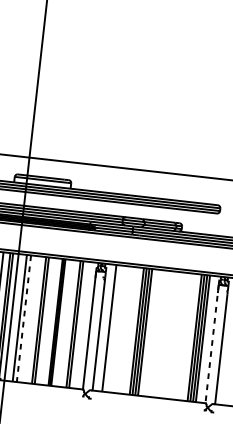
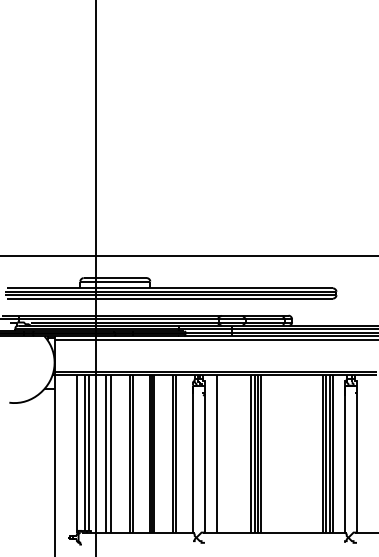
line: (24, 319) -> (111, 454), dashed -> solid
line: (212, 344) -> (345, 459), dashed -> solid

